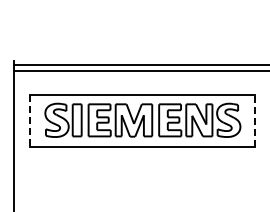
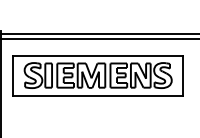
line: (30, 120) -> (13, 75), dashed -> solid
line: (255, 120) -> (183, 75), dashed -> solid

